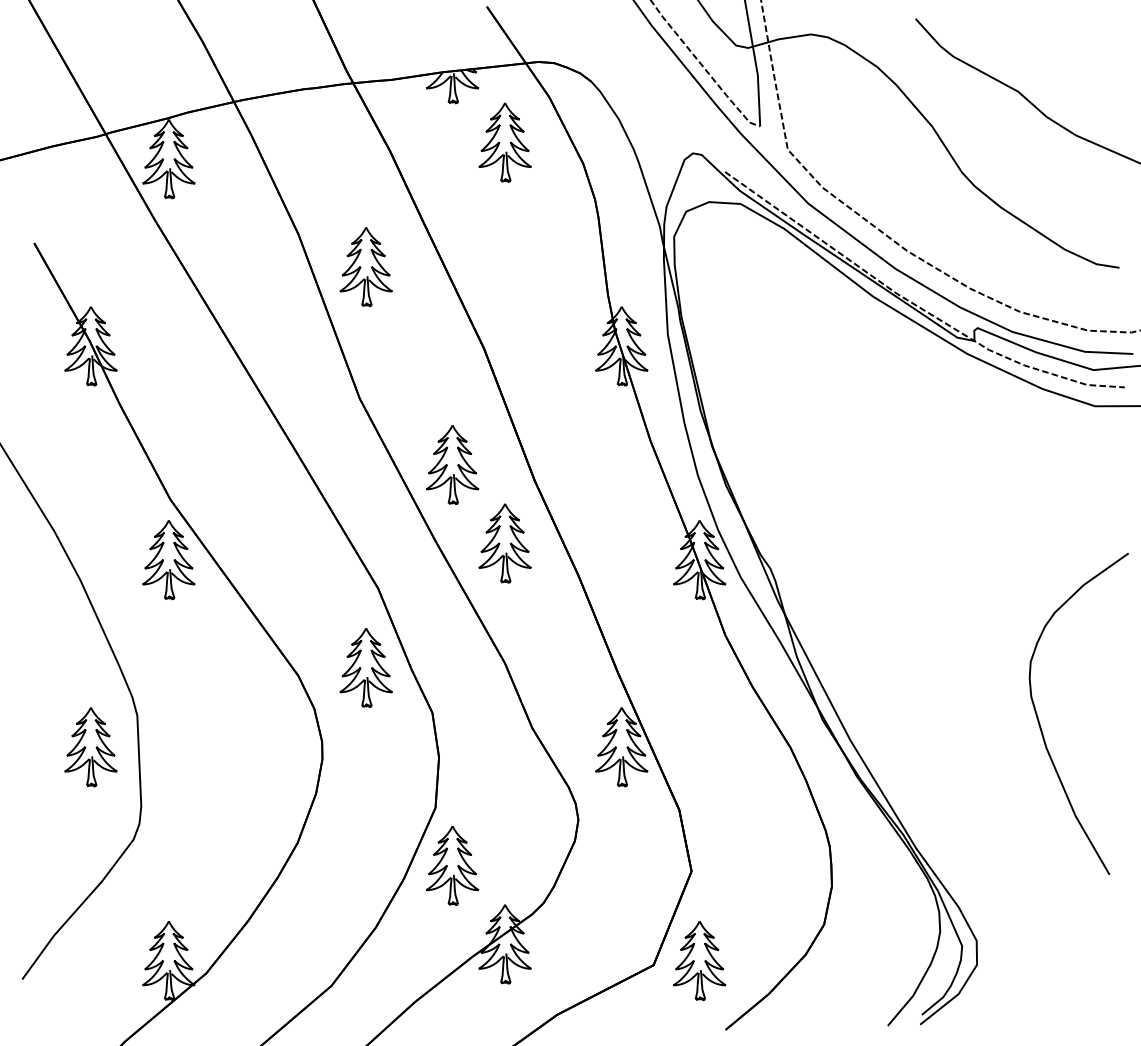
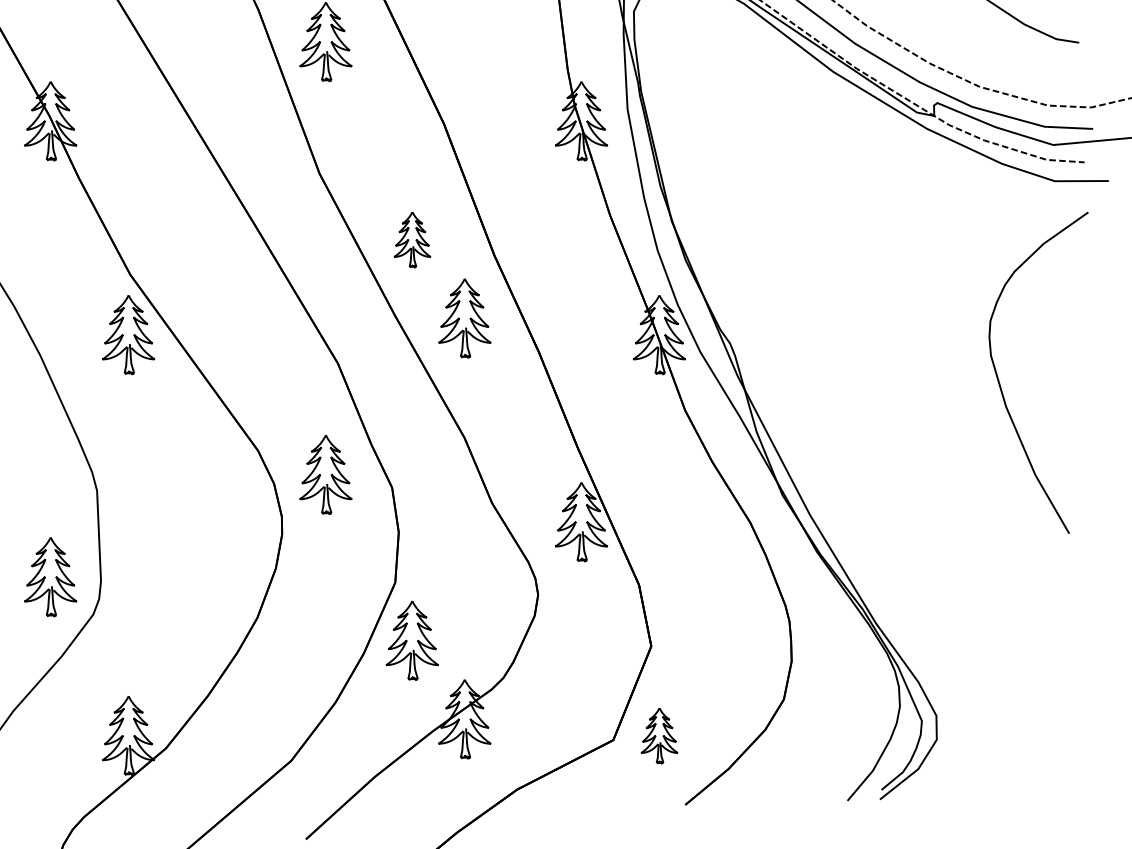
part: (452, 464) -> (412, 239), size x0.7
part: (365, 668) -> (325, 475), moved
curve: (1040, 723) -> (1000, 382), moved
part: (90, 747) -> (50, 577), moved
part: (699, 960) -> (659, 735), size x0.7

